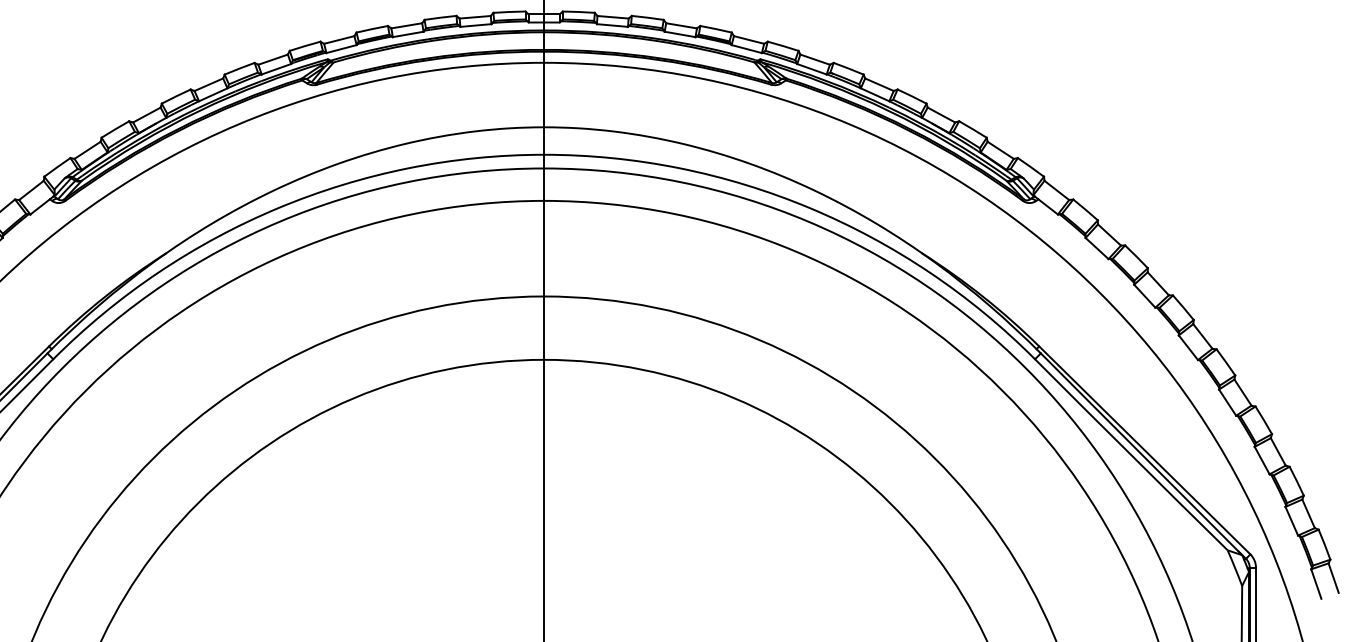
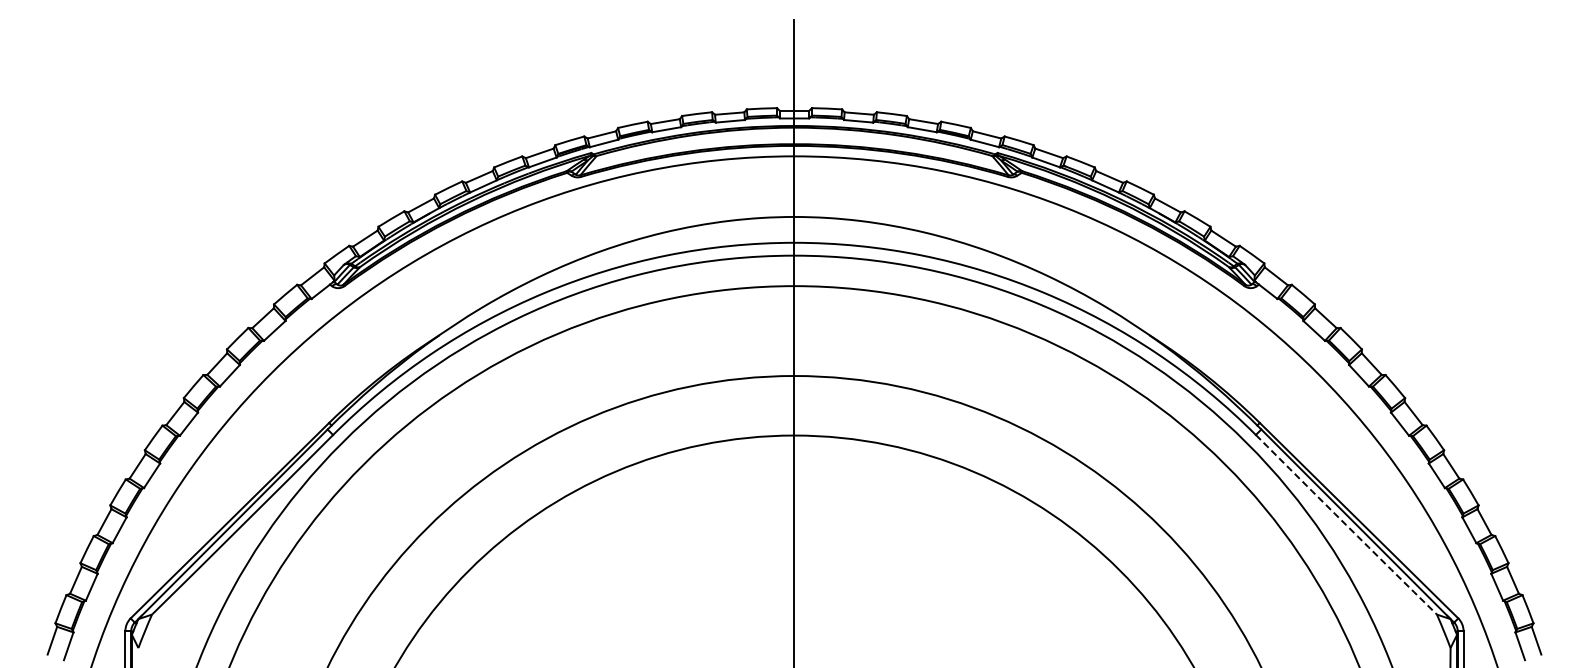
arc: (1131, 455) -> (1346, 525), solid -> dashed

